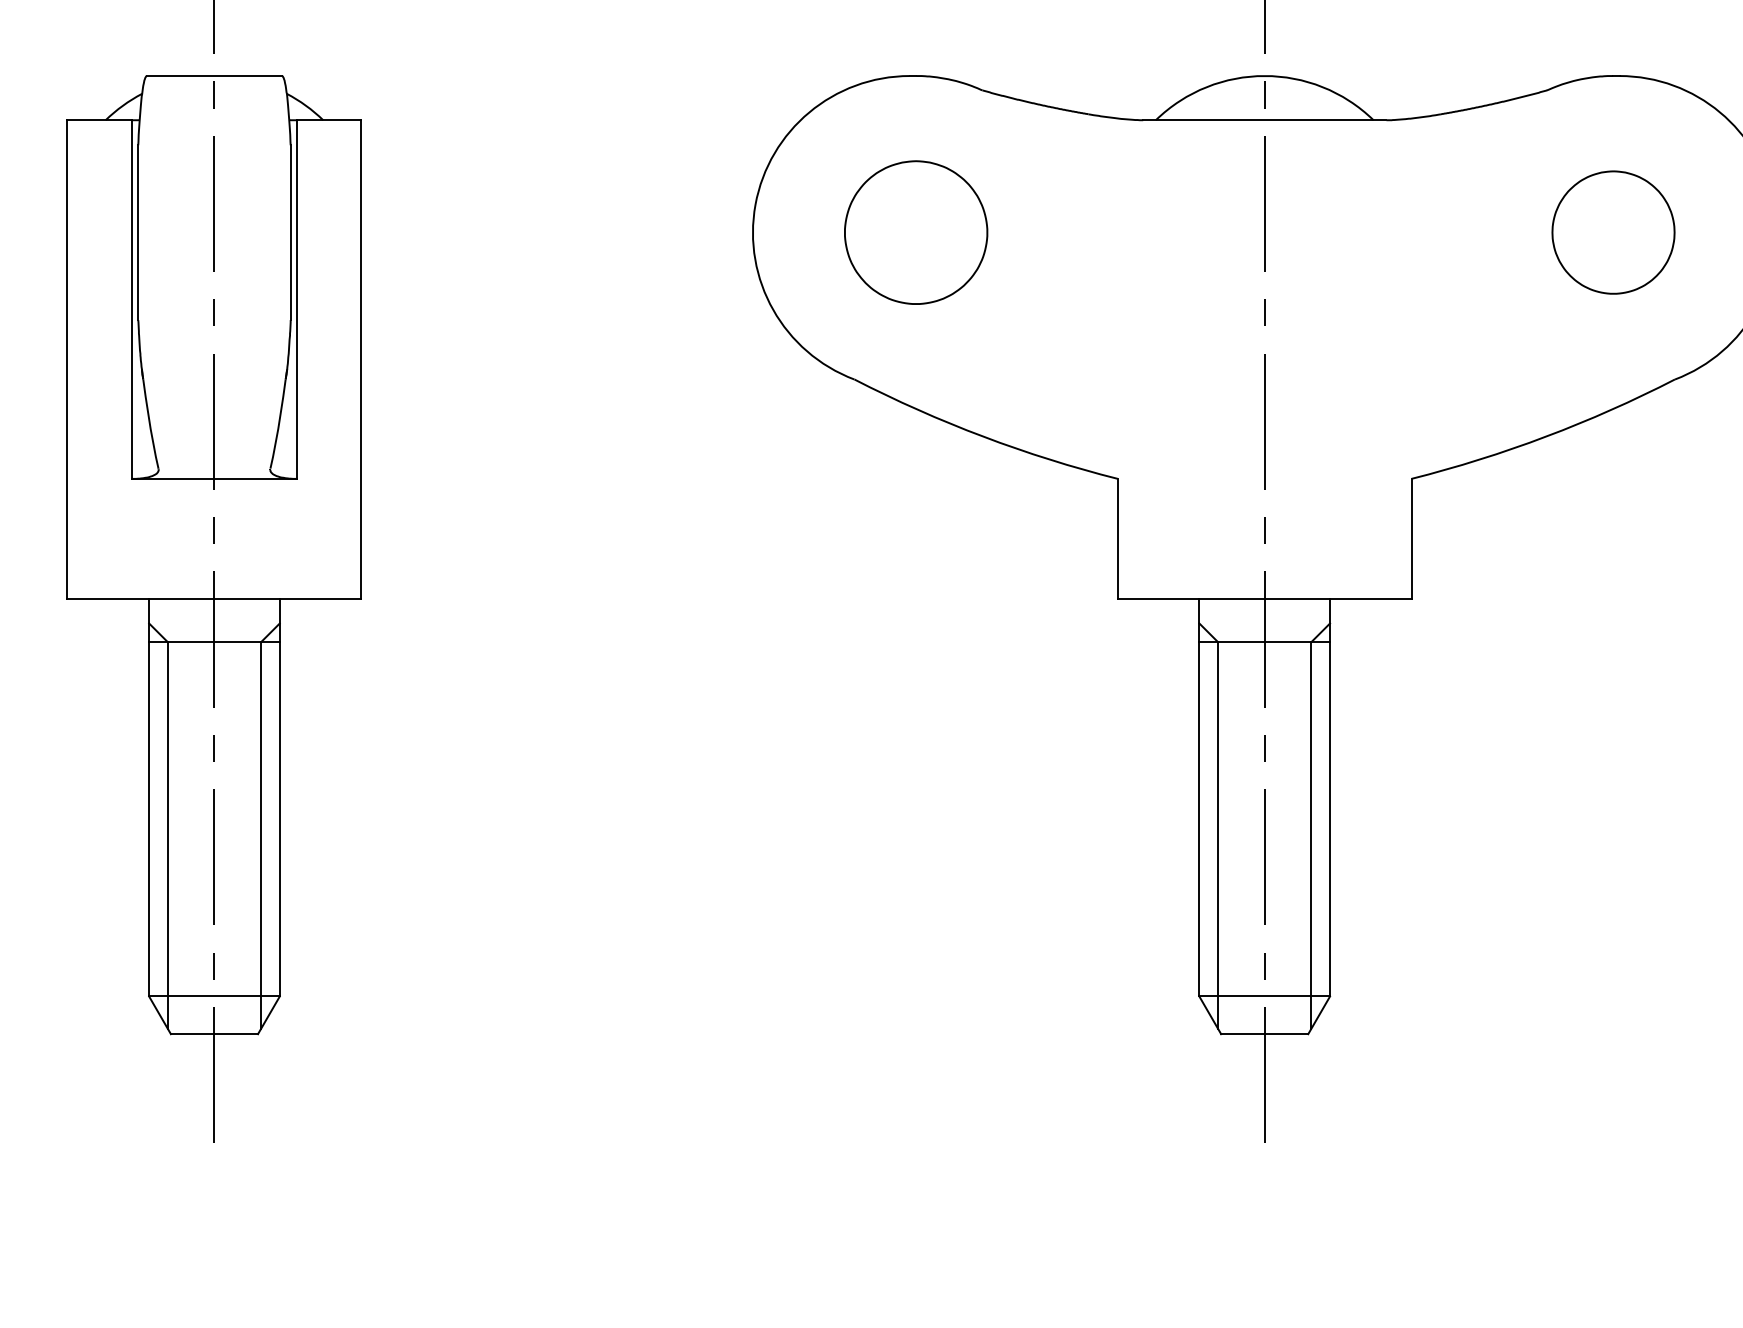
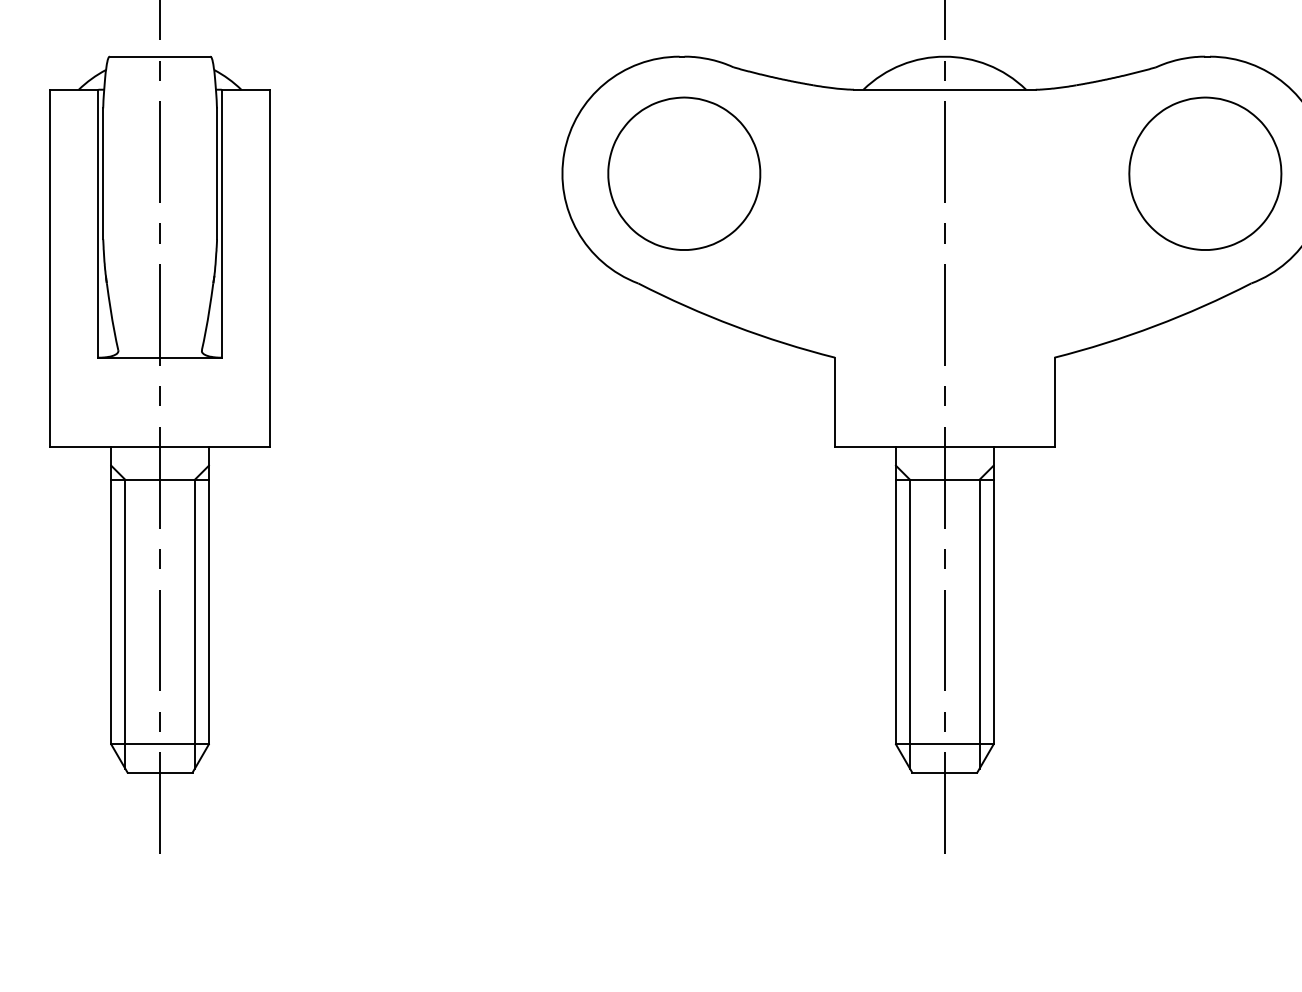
part: (916, 232) -> (684, 173), size x1.43
part: (1613, 232) -> (1205, 173), size x1.67

